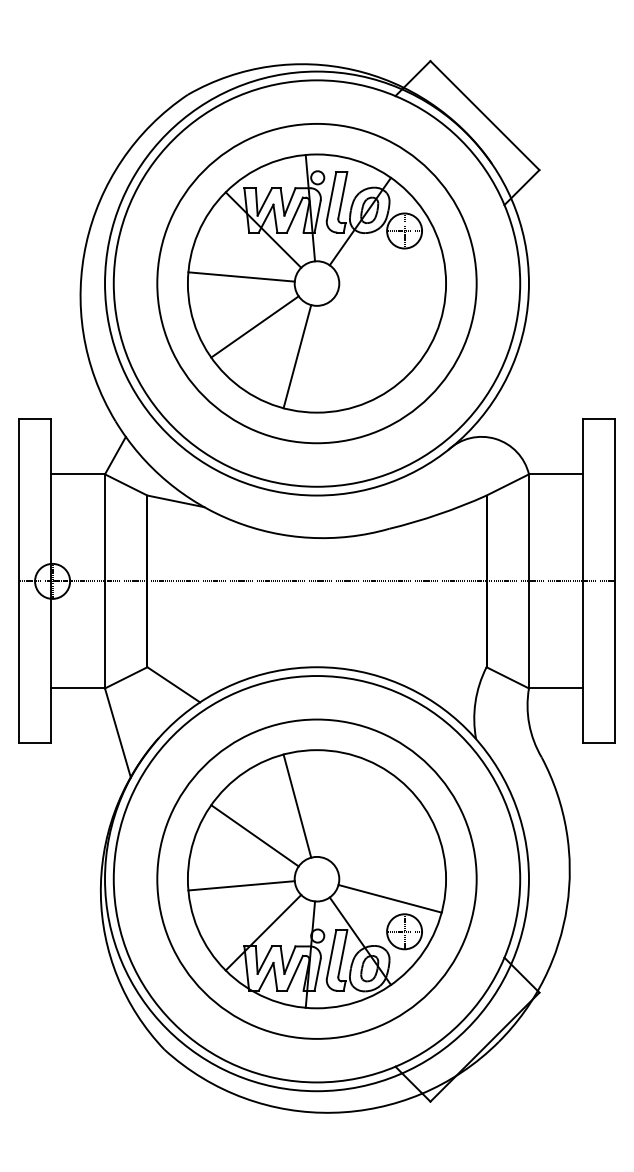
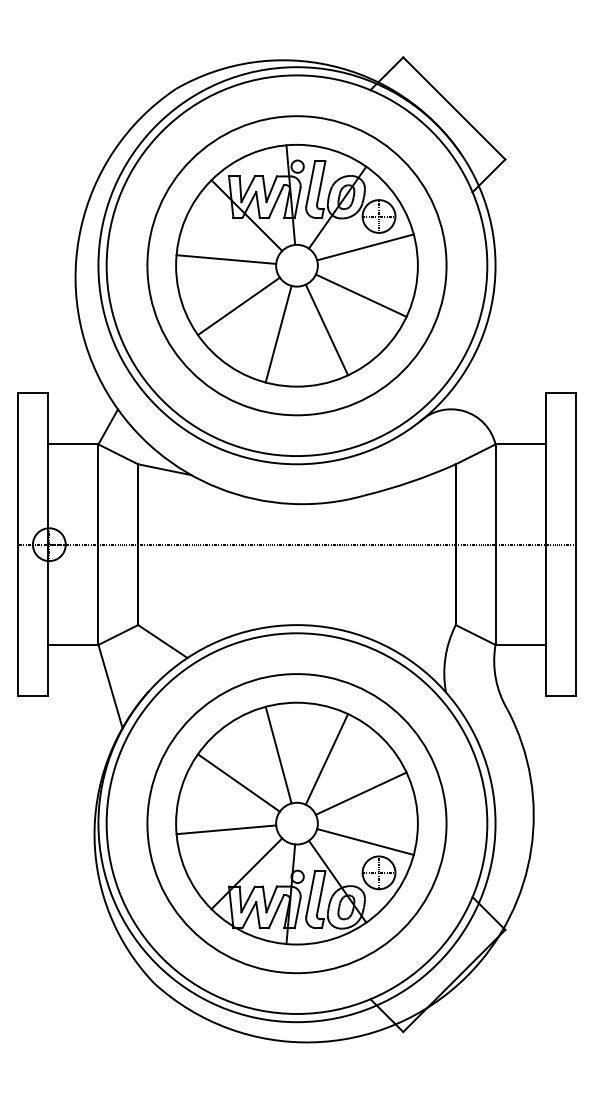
line: (389, 263) -> (364, 246), added
line: (385, 315) -> (361, 295), added
line: (348, 351) -> (326, 329), added
line: (348, 810) -> (326, 759), added
line: (385, 846) -> (361, 792), added

